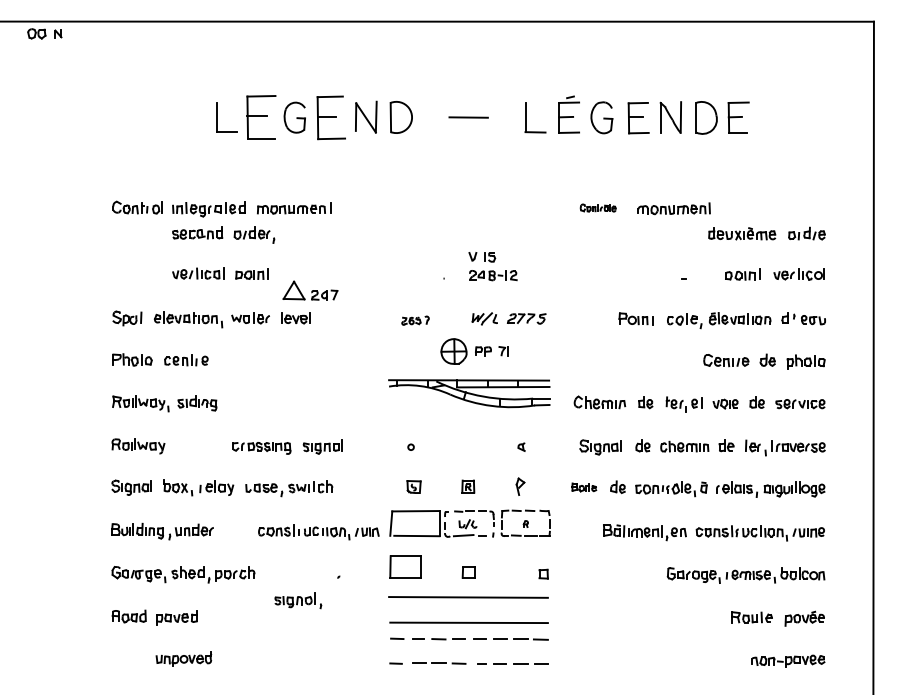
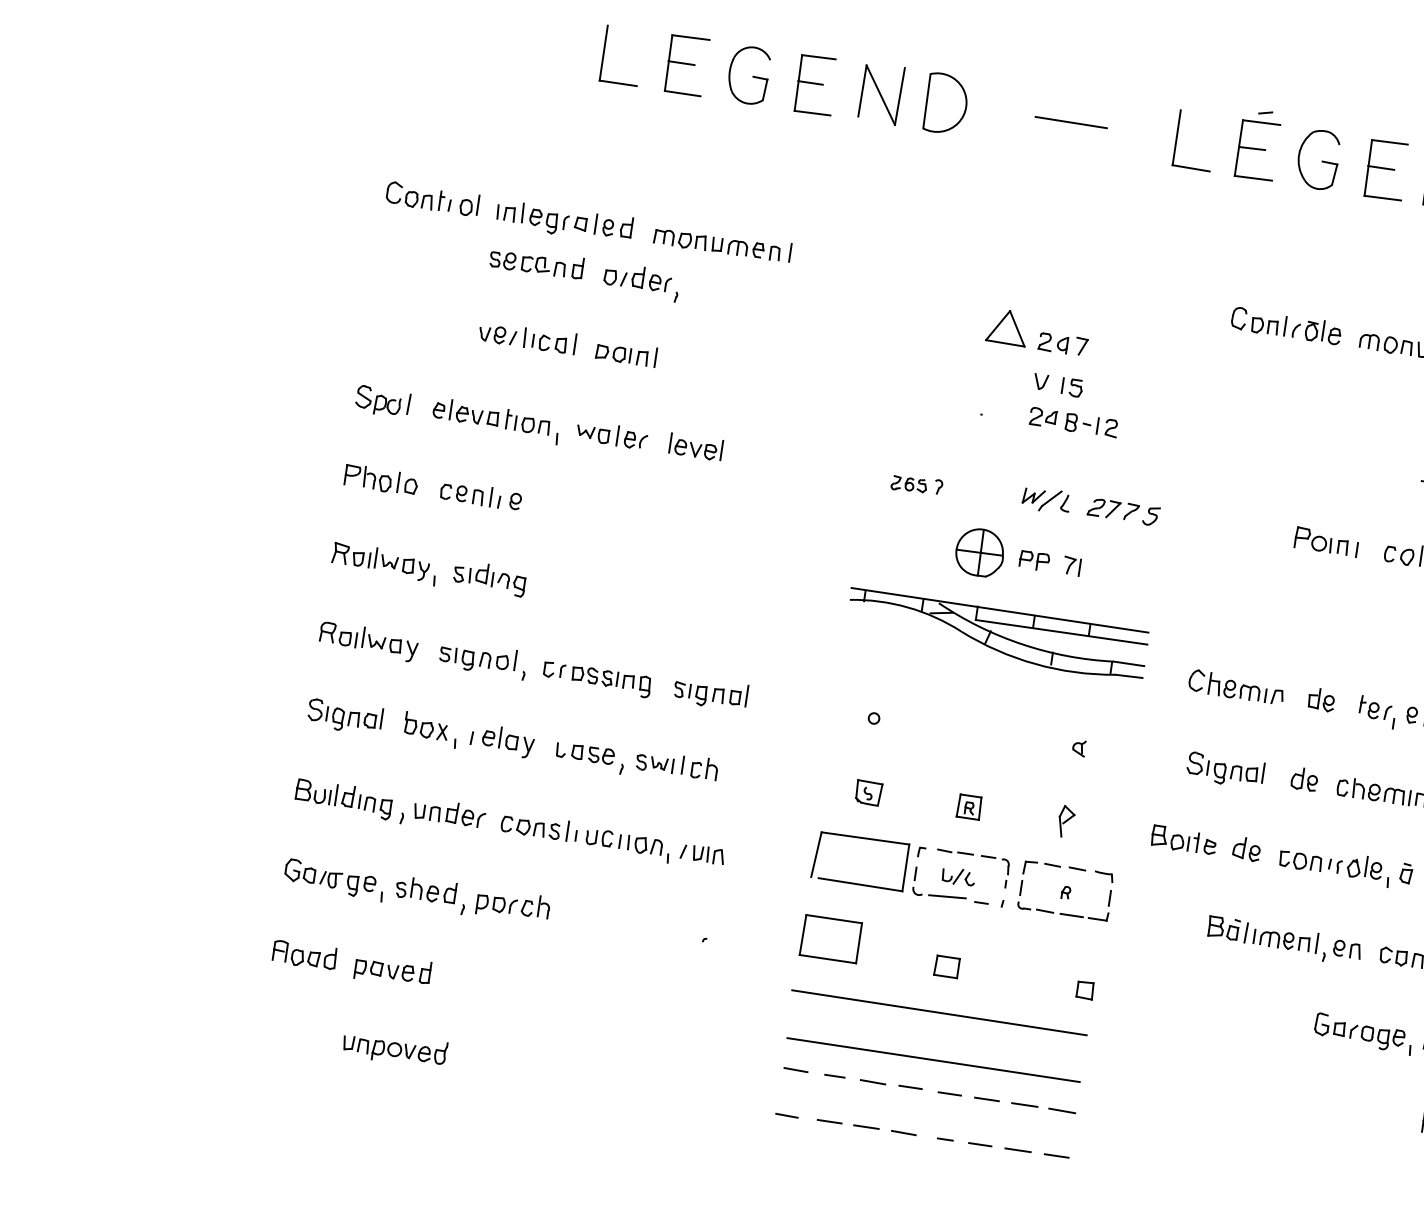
part: (261, 117) -> (686, 65), size x0.71
part: (330, 117) -> (814, 84), size x0.71
part: (598, 207) -> (1287, 324), size x1.67
part: (310, 290) -> (1038, 331), moved
part: (584, 487) -> (1184, 840), size x1.43
part: (318, 532) -> (612, 841), moved
part: (298, 600) -> (483, 659), moved

